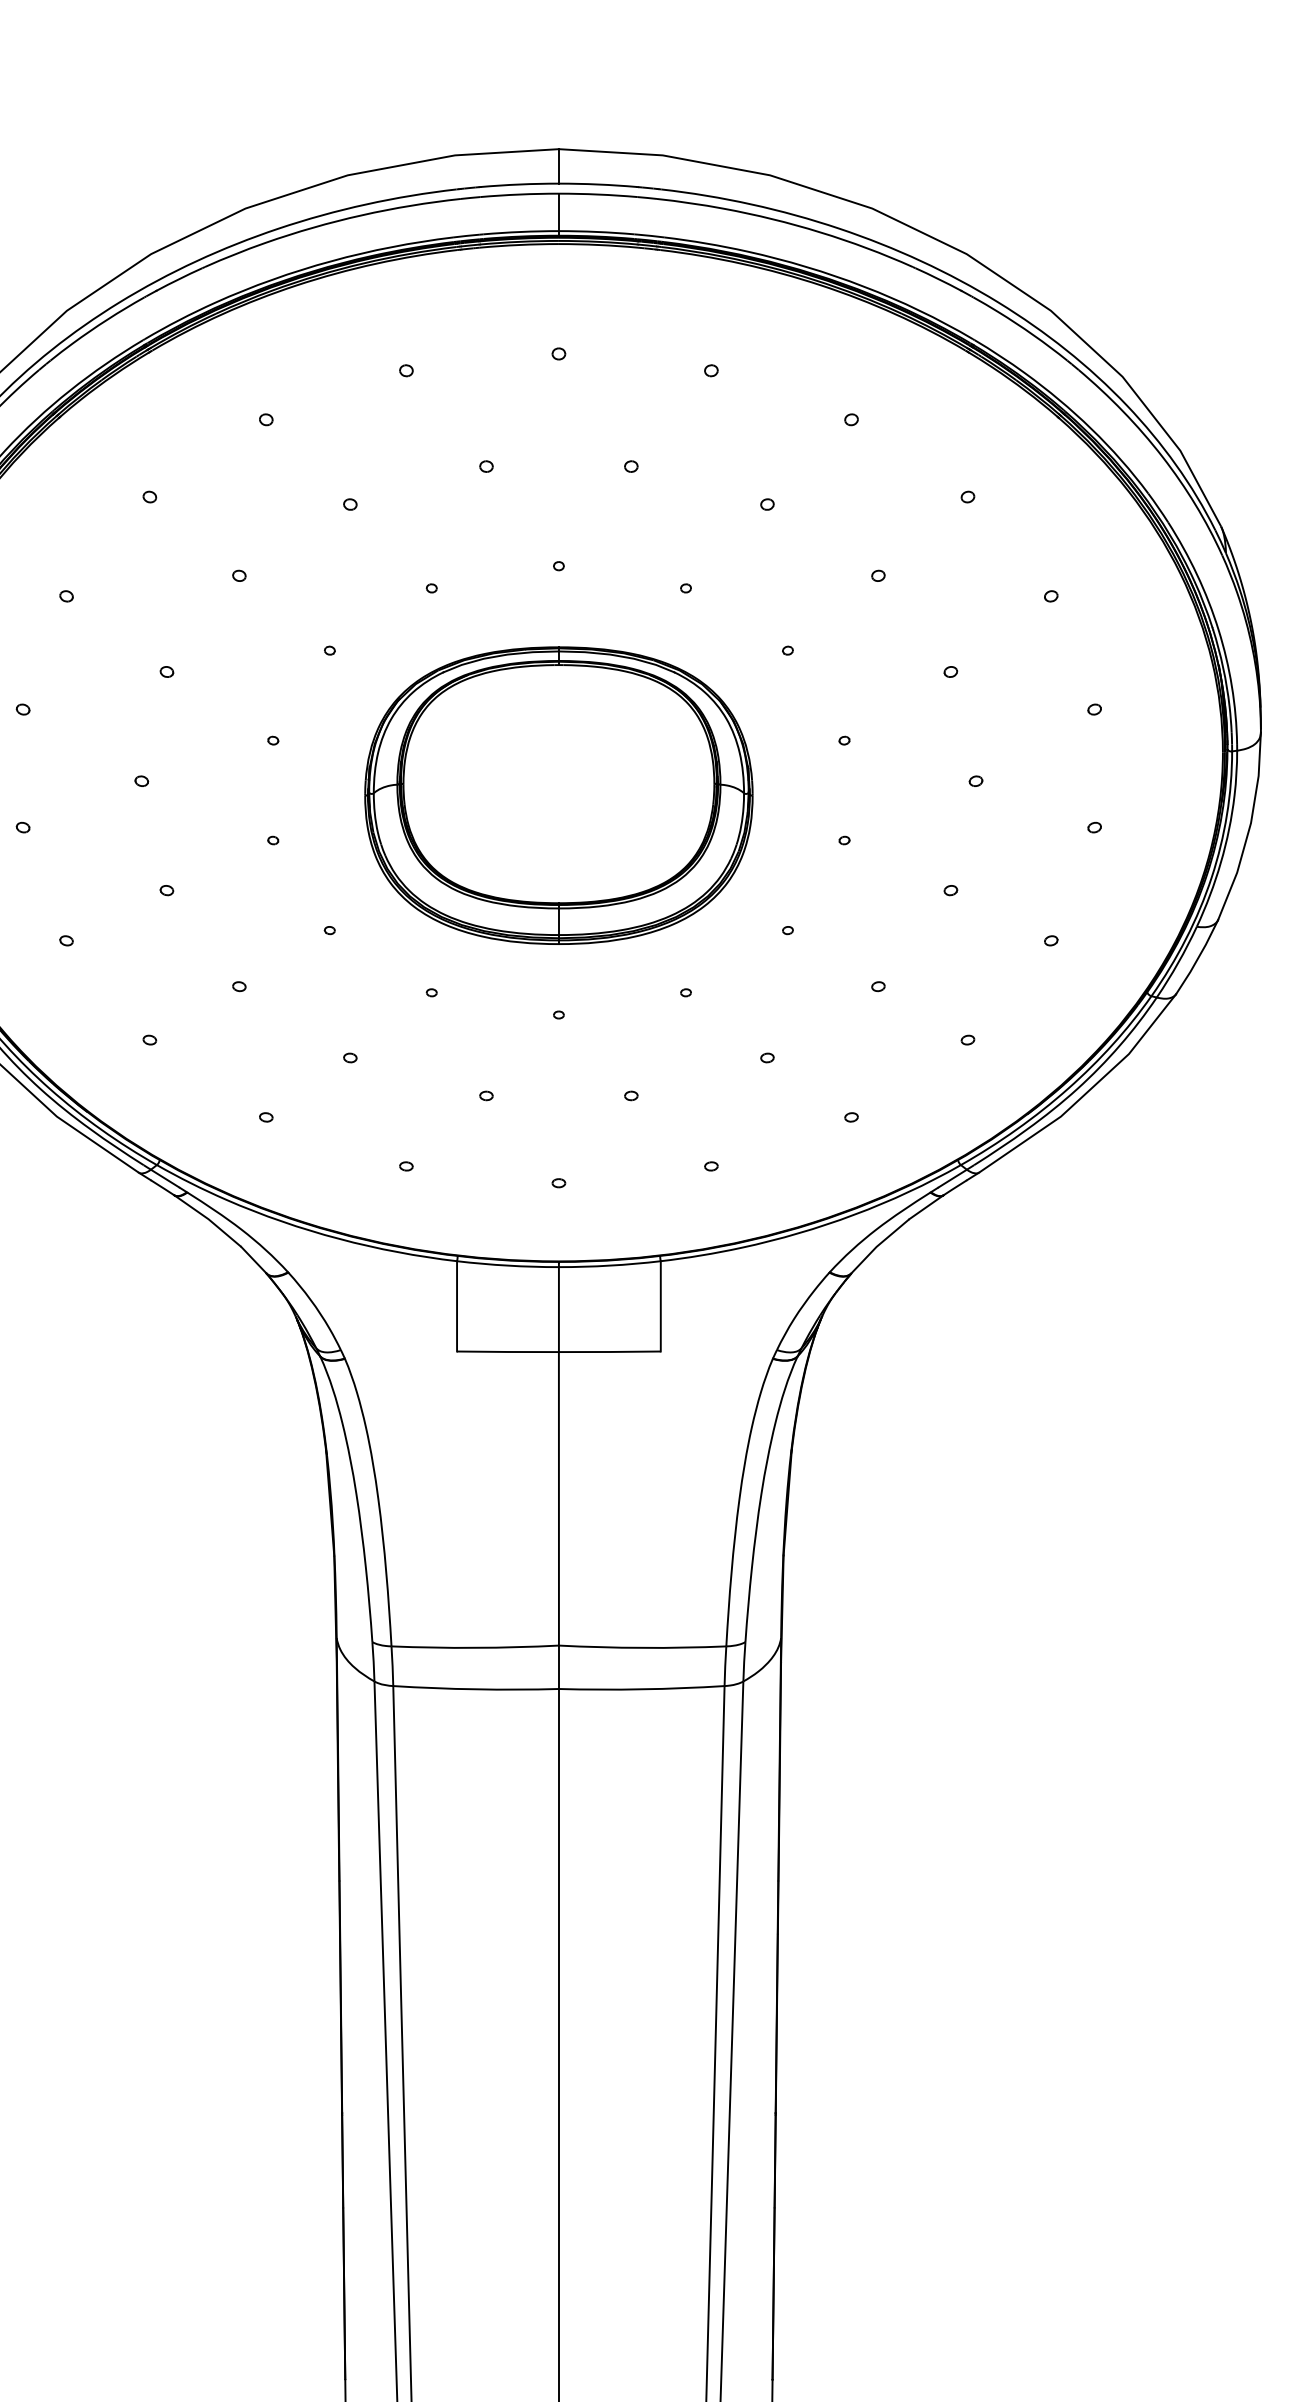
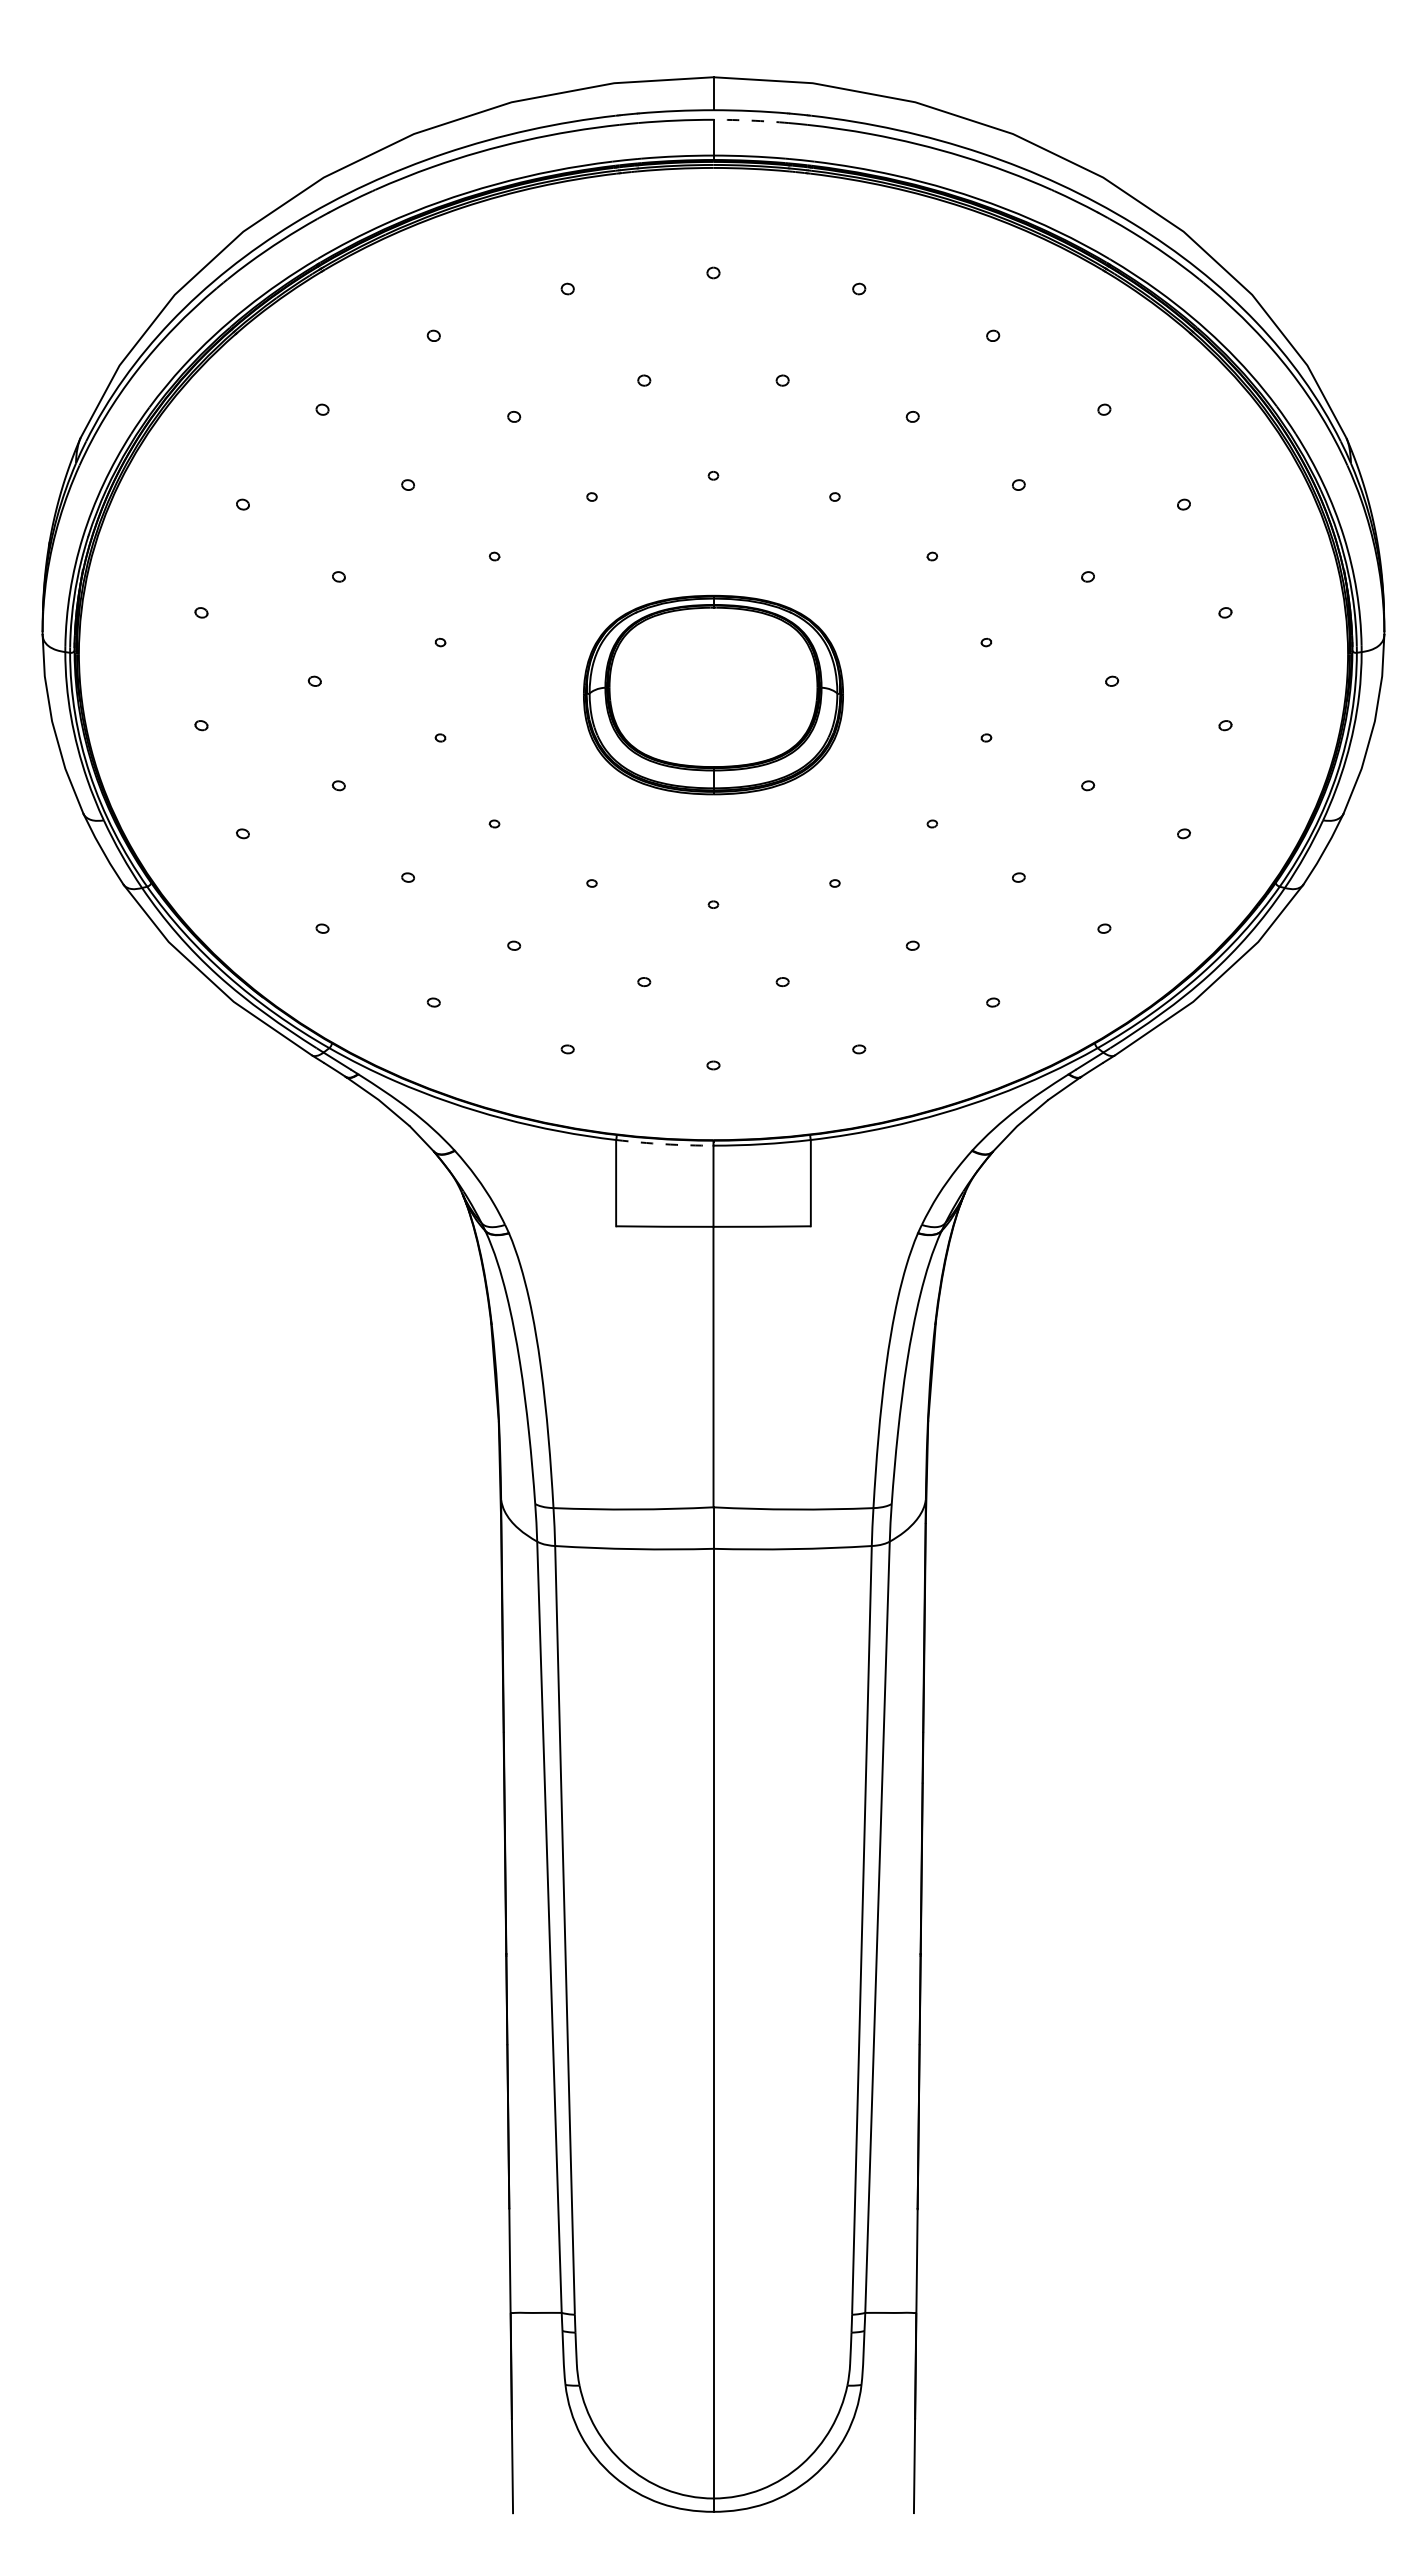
arc: (598, 194) -> (751, 120), solid -> dashed
part: (558, 795) -> (713, 694), size x0.7
arc: (507, 1265) -> (664, 1144), solid -> dashed

